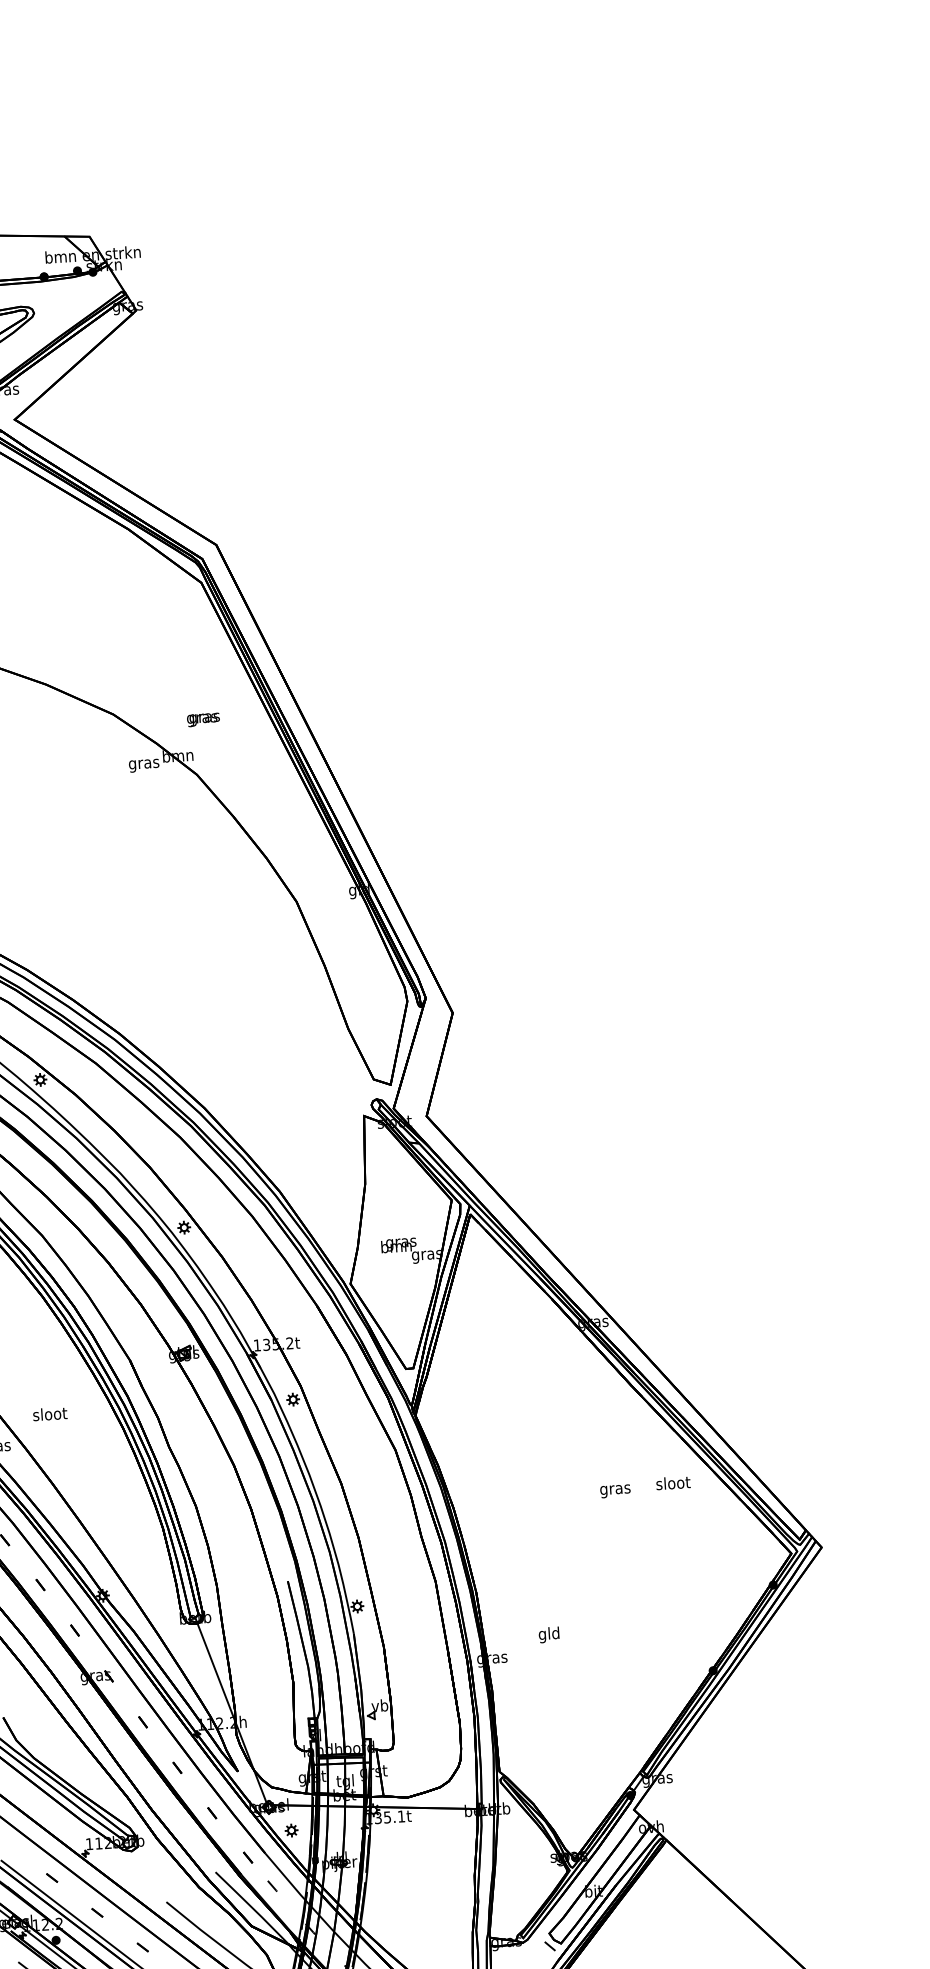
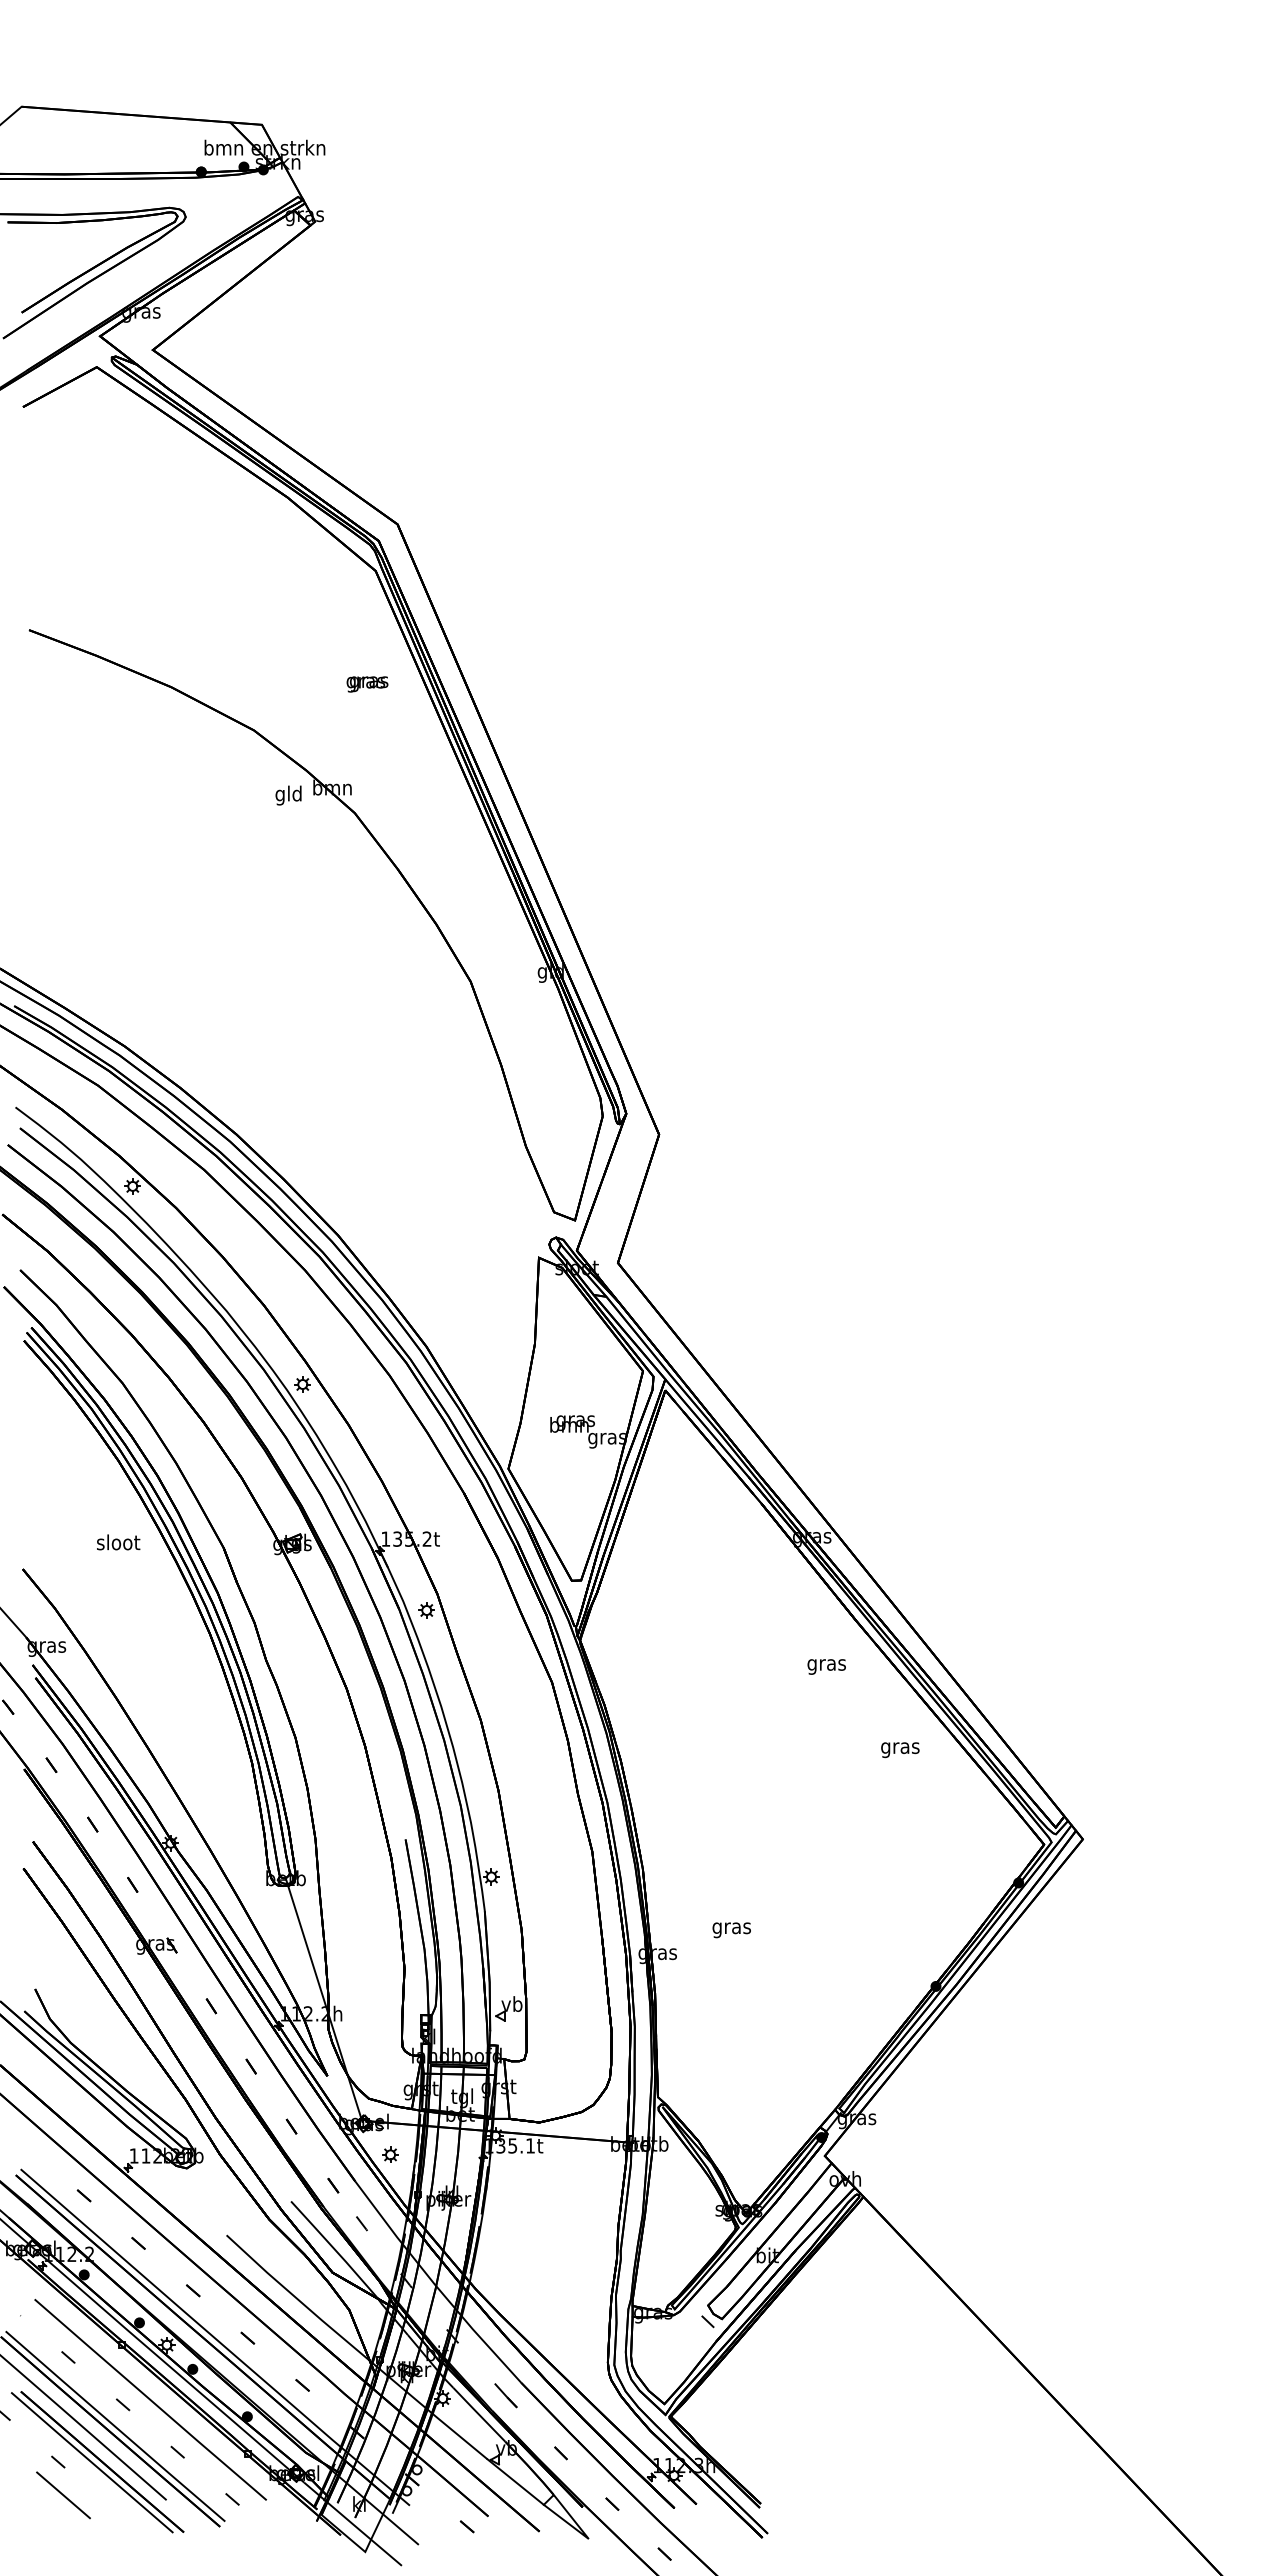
text: (203, 719) -> (367, 684), moved
text: (143, 764) -> (288, 795), gras -> gld
text: (50, 1414) -> (118, 1542), moved
text: (673, 1484) -> (900, 1748), sloot -> gras
text: (615, 1490) -> (826, 1666), moved
text: (549, 1635) -> (731, 1928), gld -> gras

